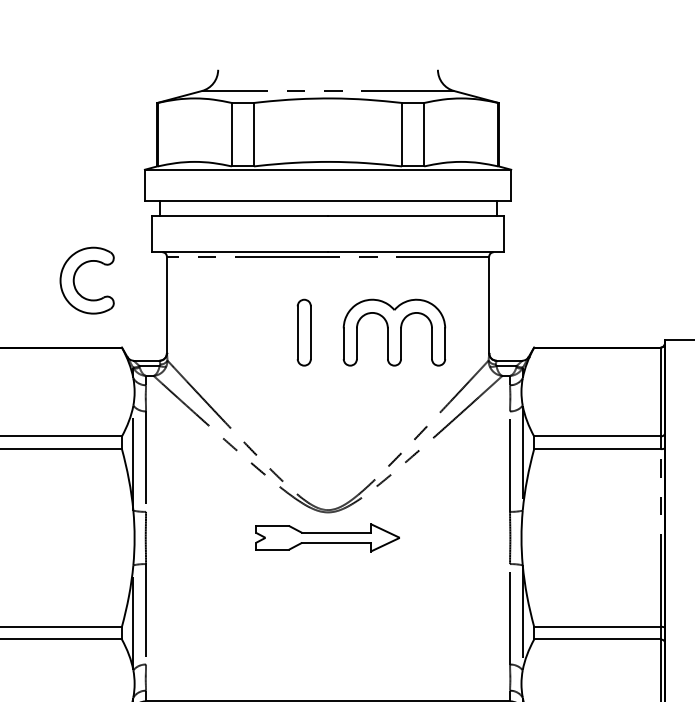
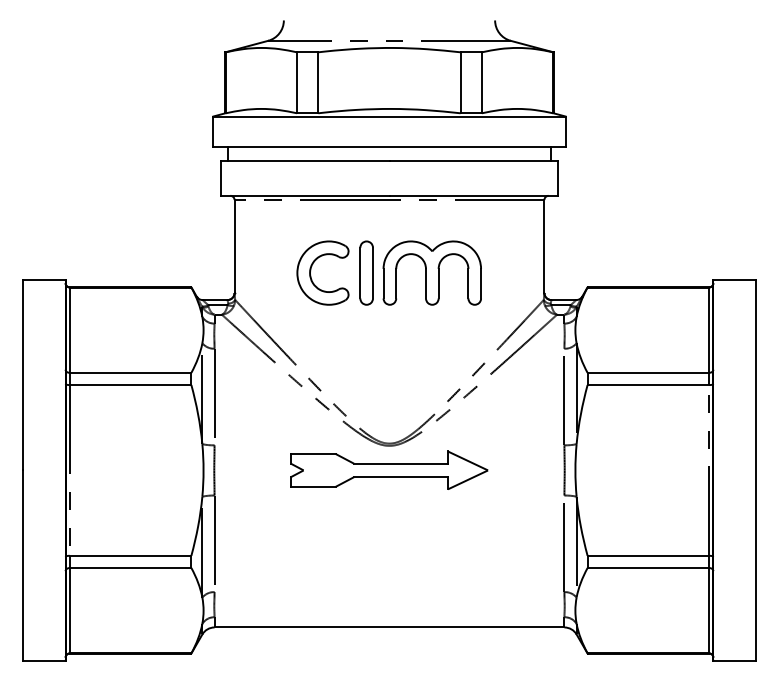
part: (75, 277) -> (311, 270), moved
part: (393, 332) -> (431, 272), moved
part: (328, 537) -> (389, 469), size x1.43

